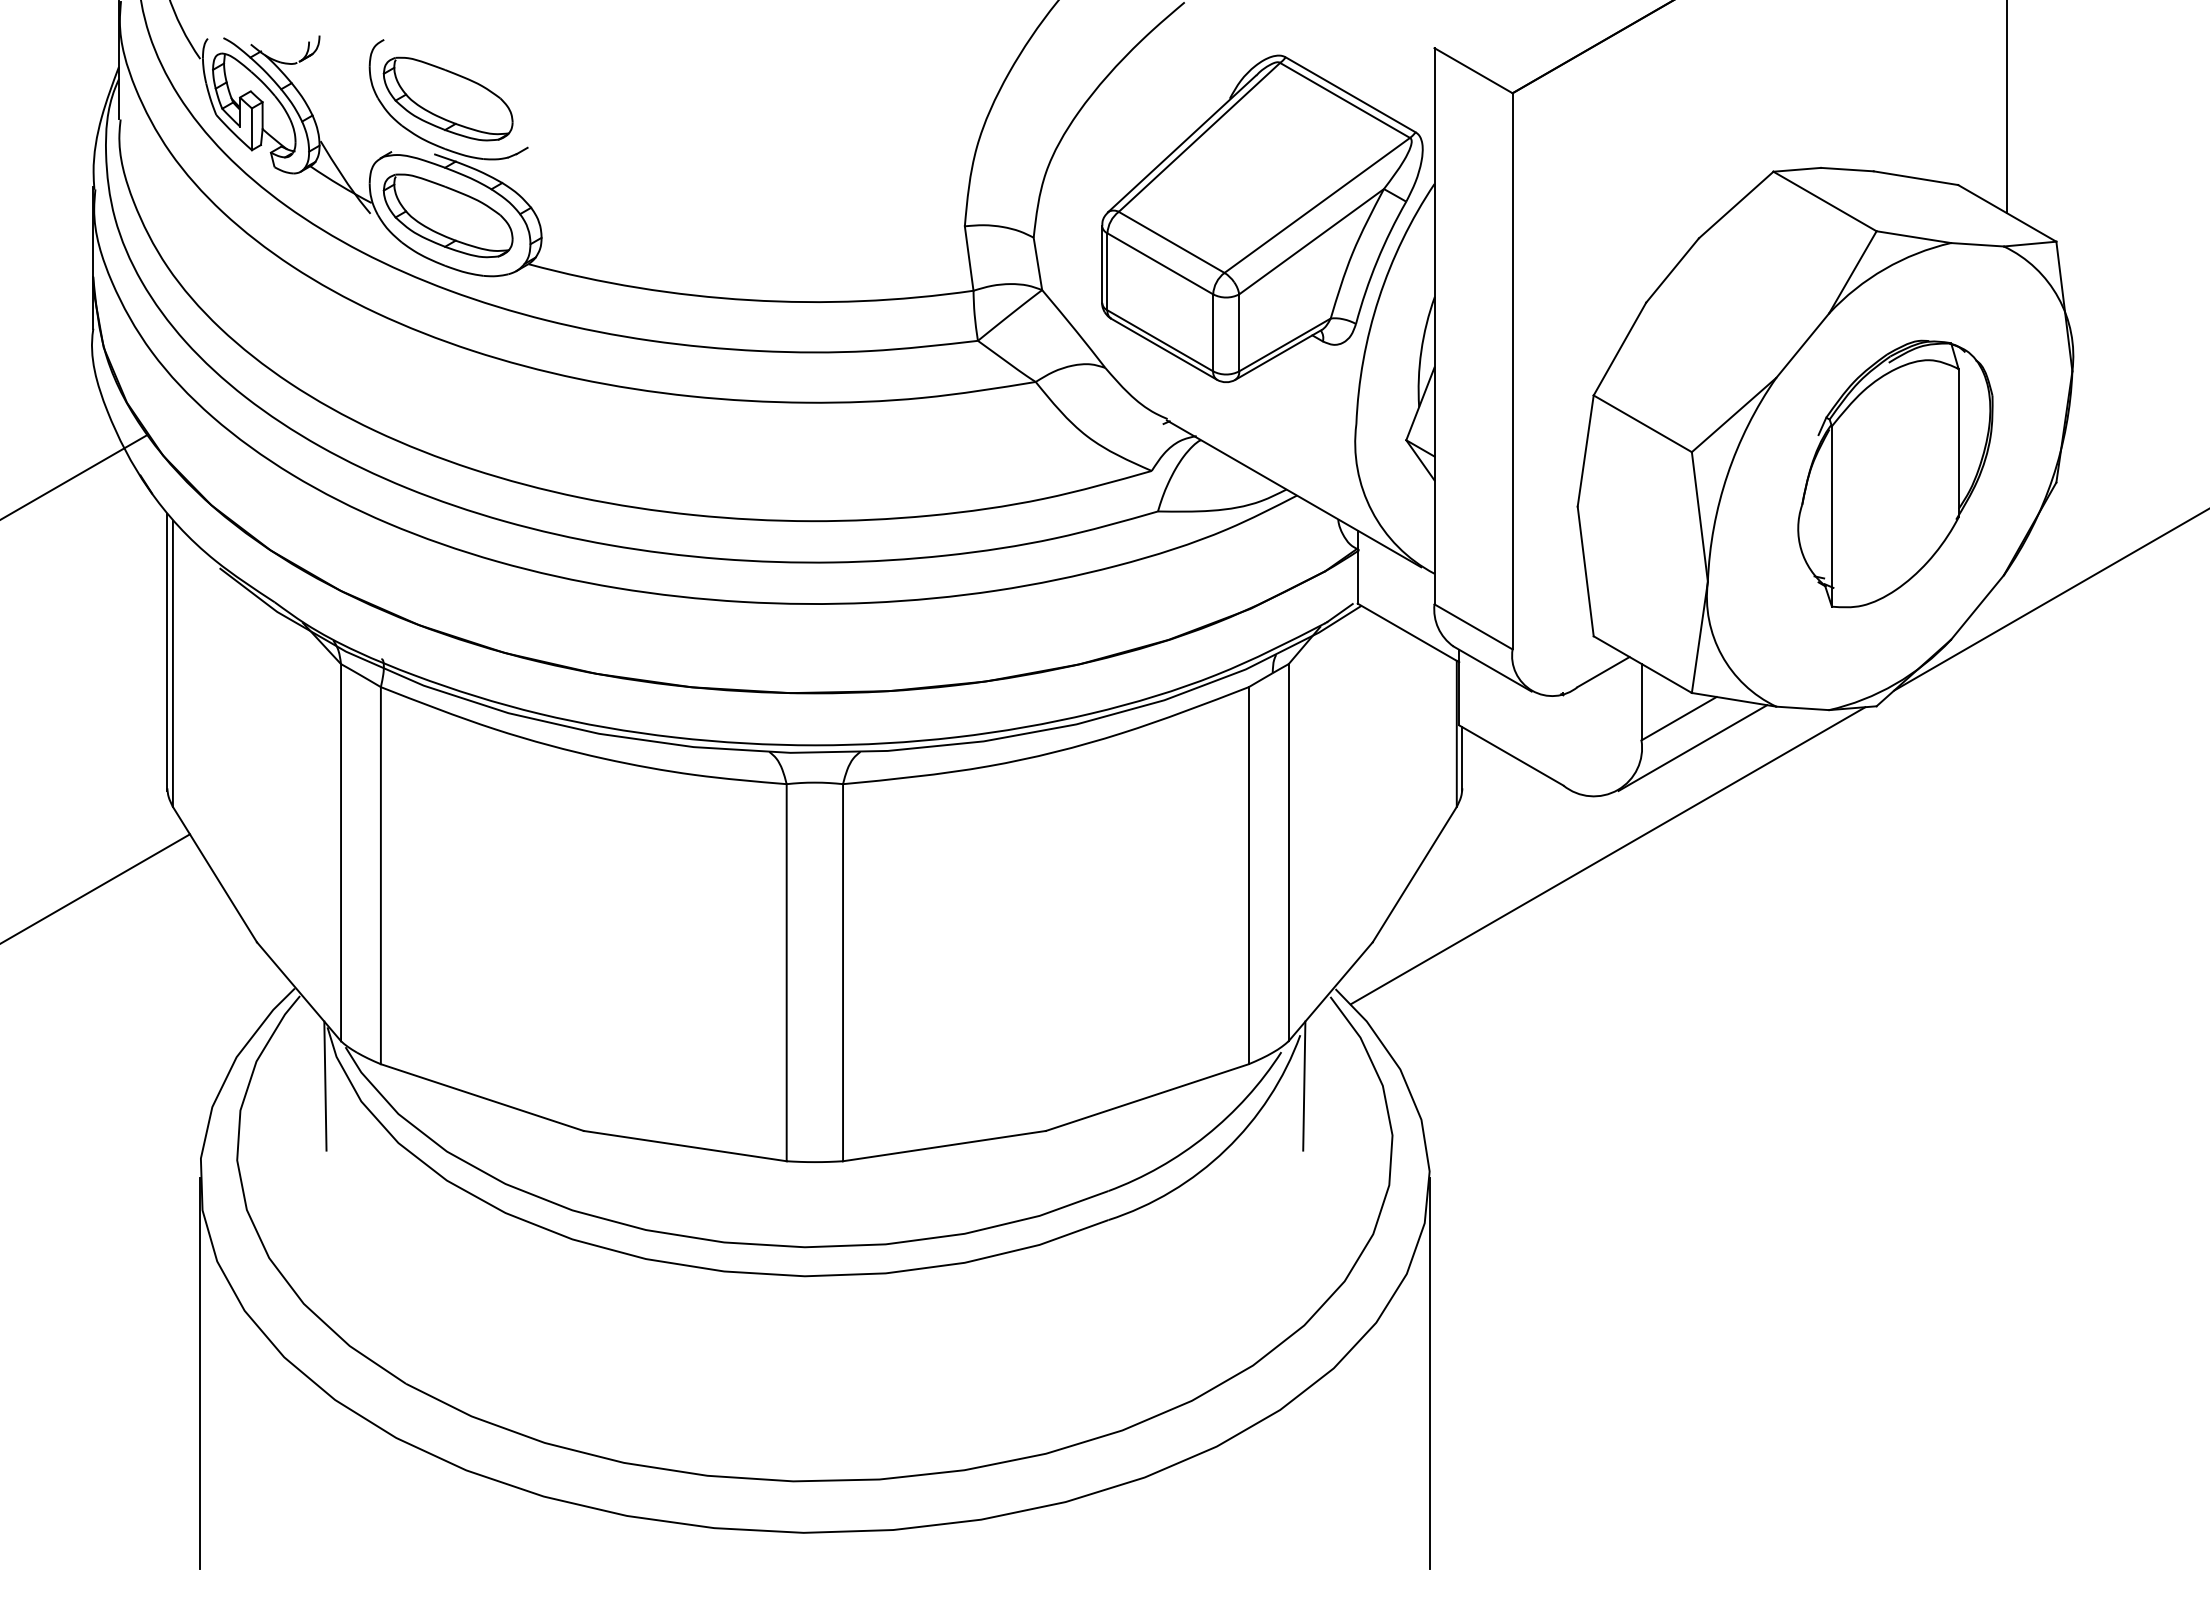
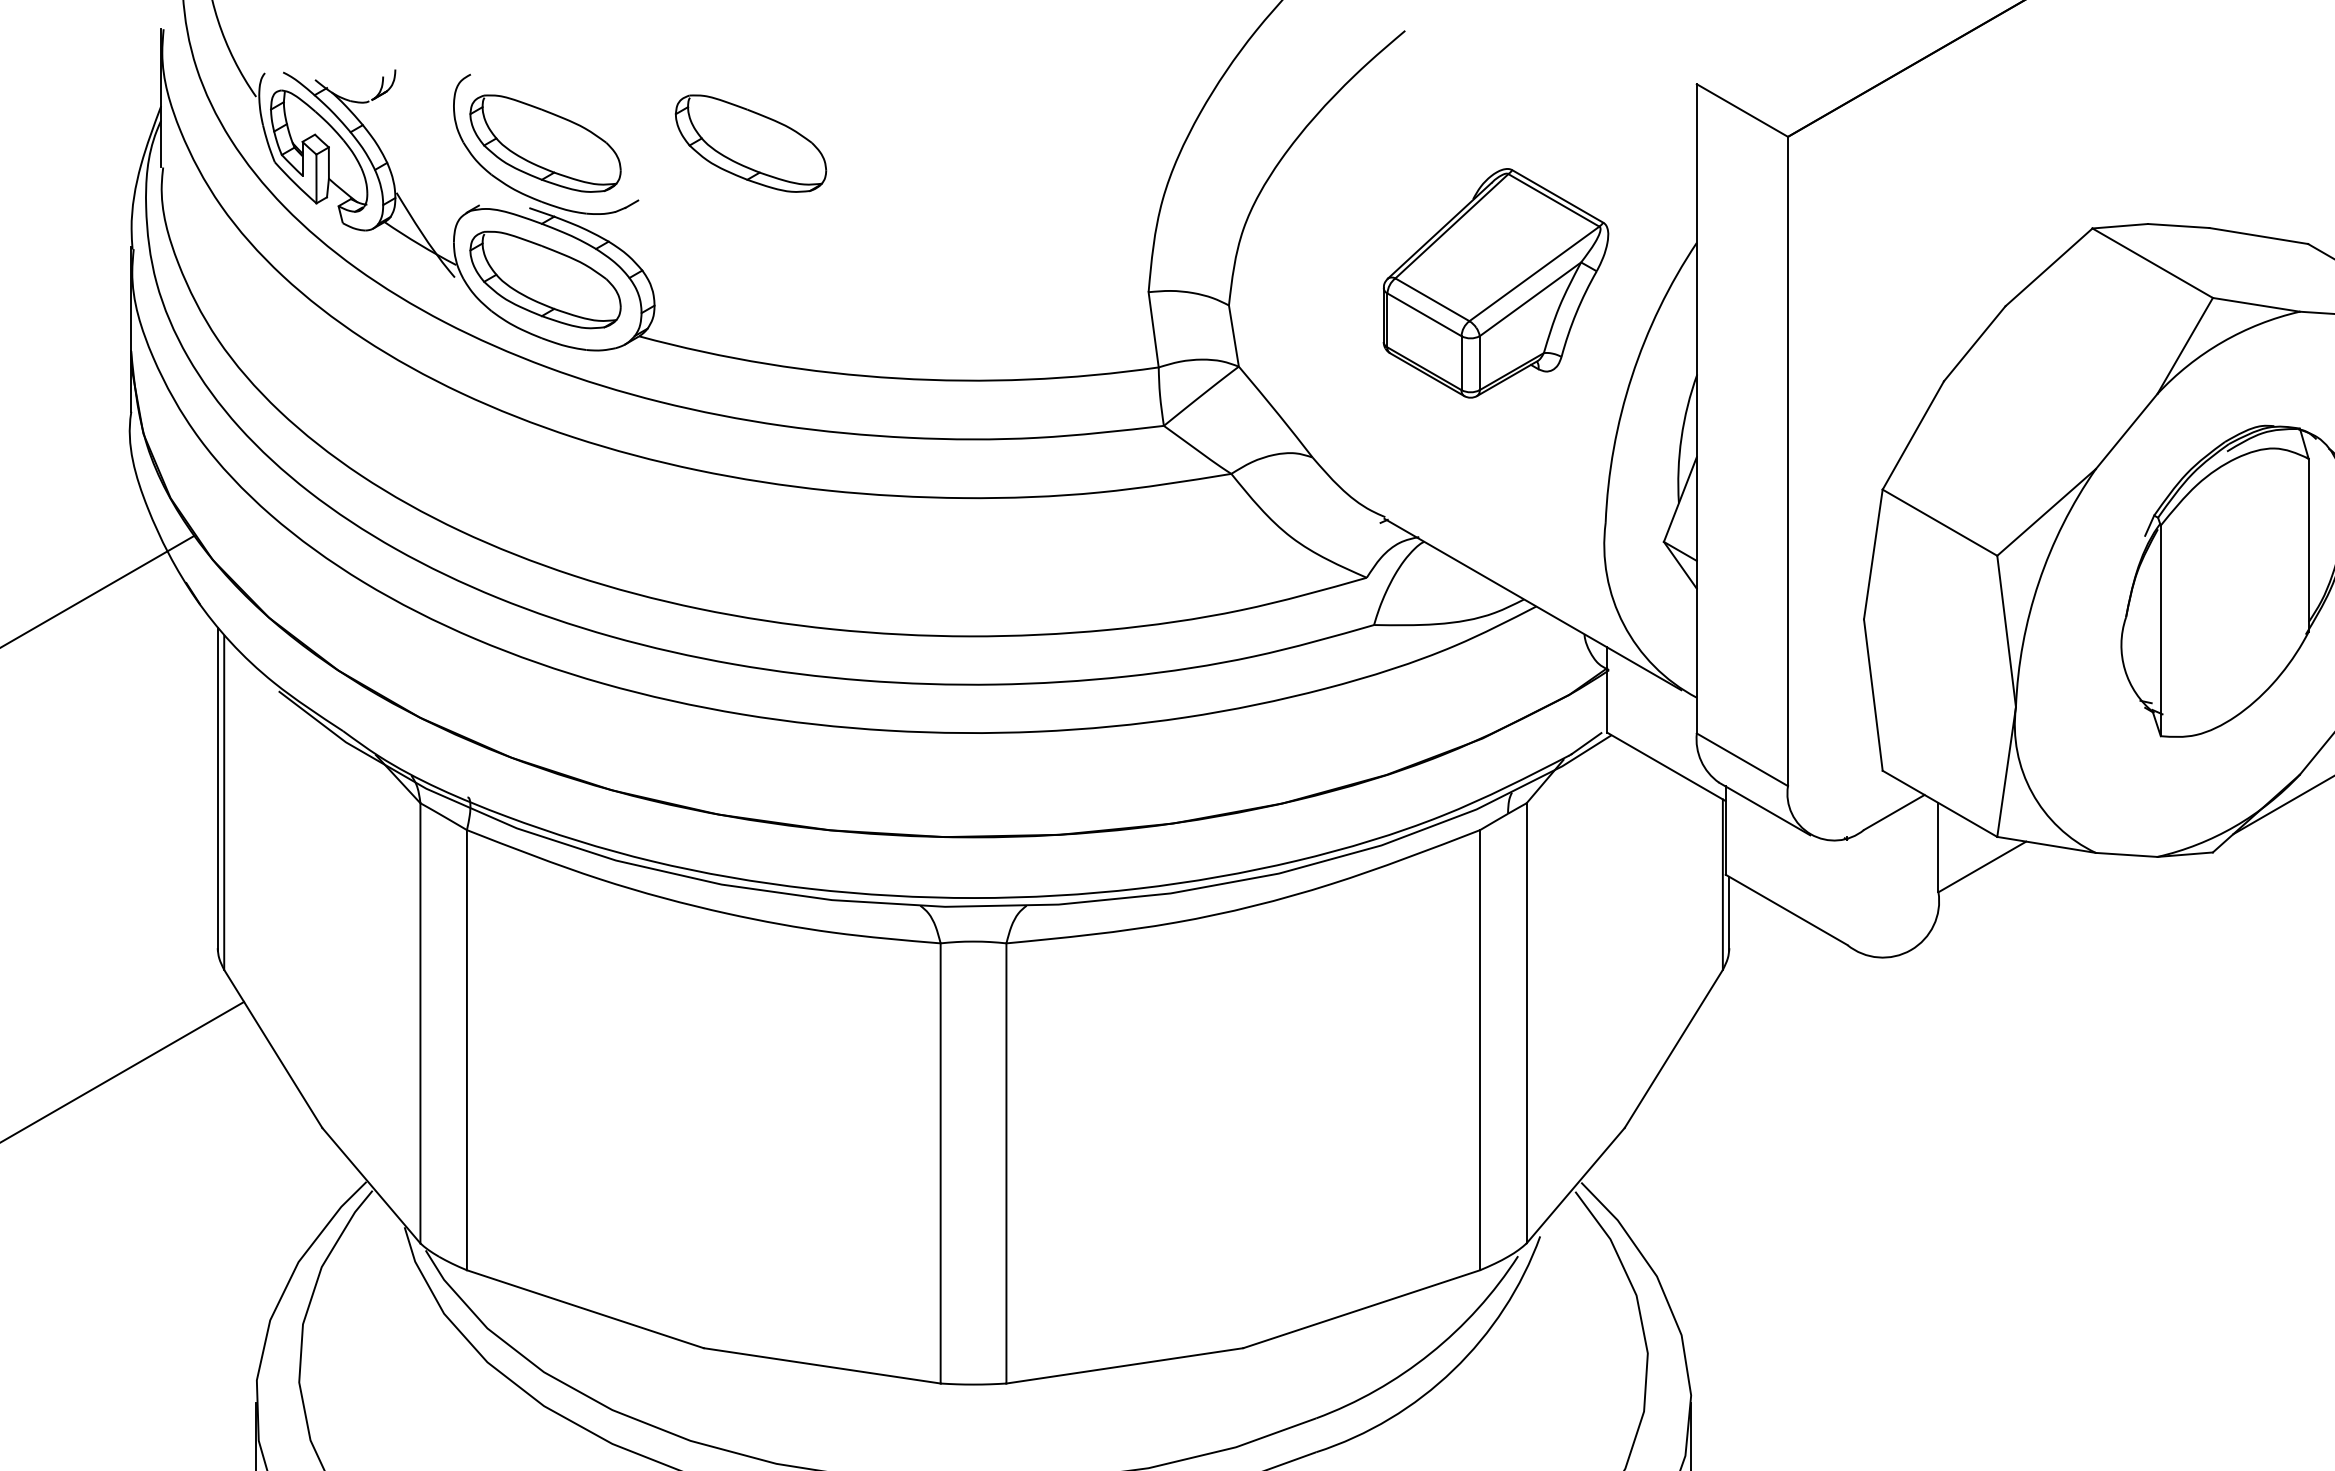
part: (623, 98) -> (750, 142), added
part: (1262, 218) -> (1496, 283), size x0.6
line: (1692, 747) -> (1997, 900), removed
line: (1608, 855) -> (1899, 1026), removed
line: (325, 1085) -> (402, 1295), removed
line: (1304, 1085) -> (1545, 1295), removed

